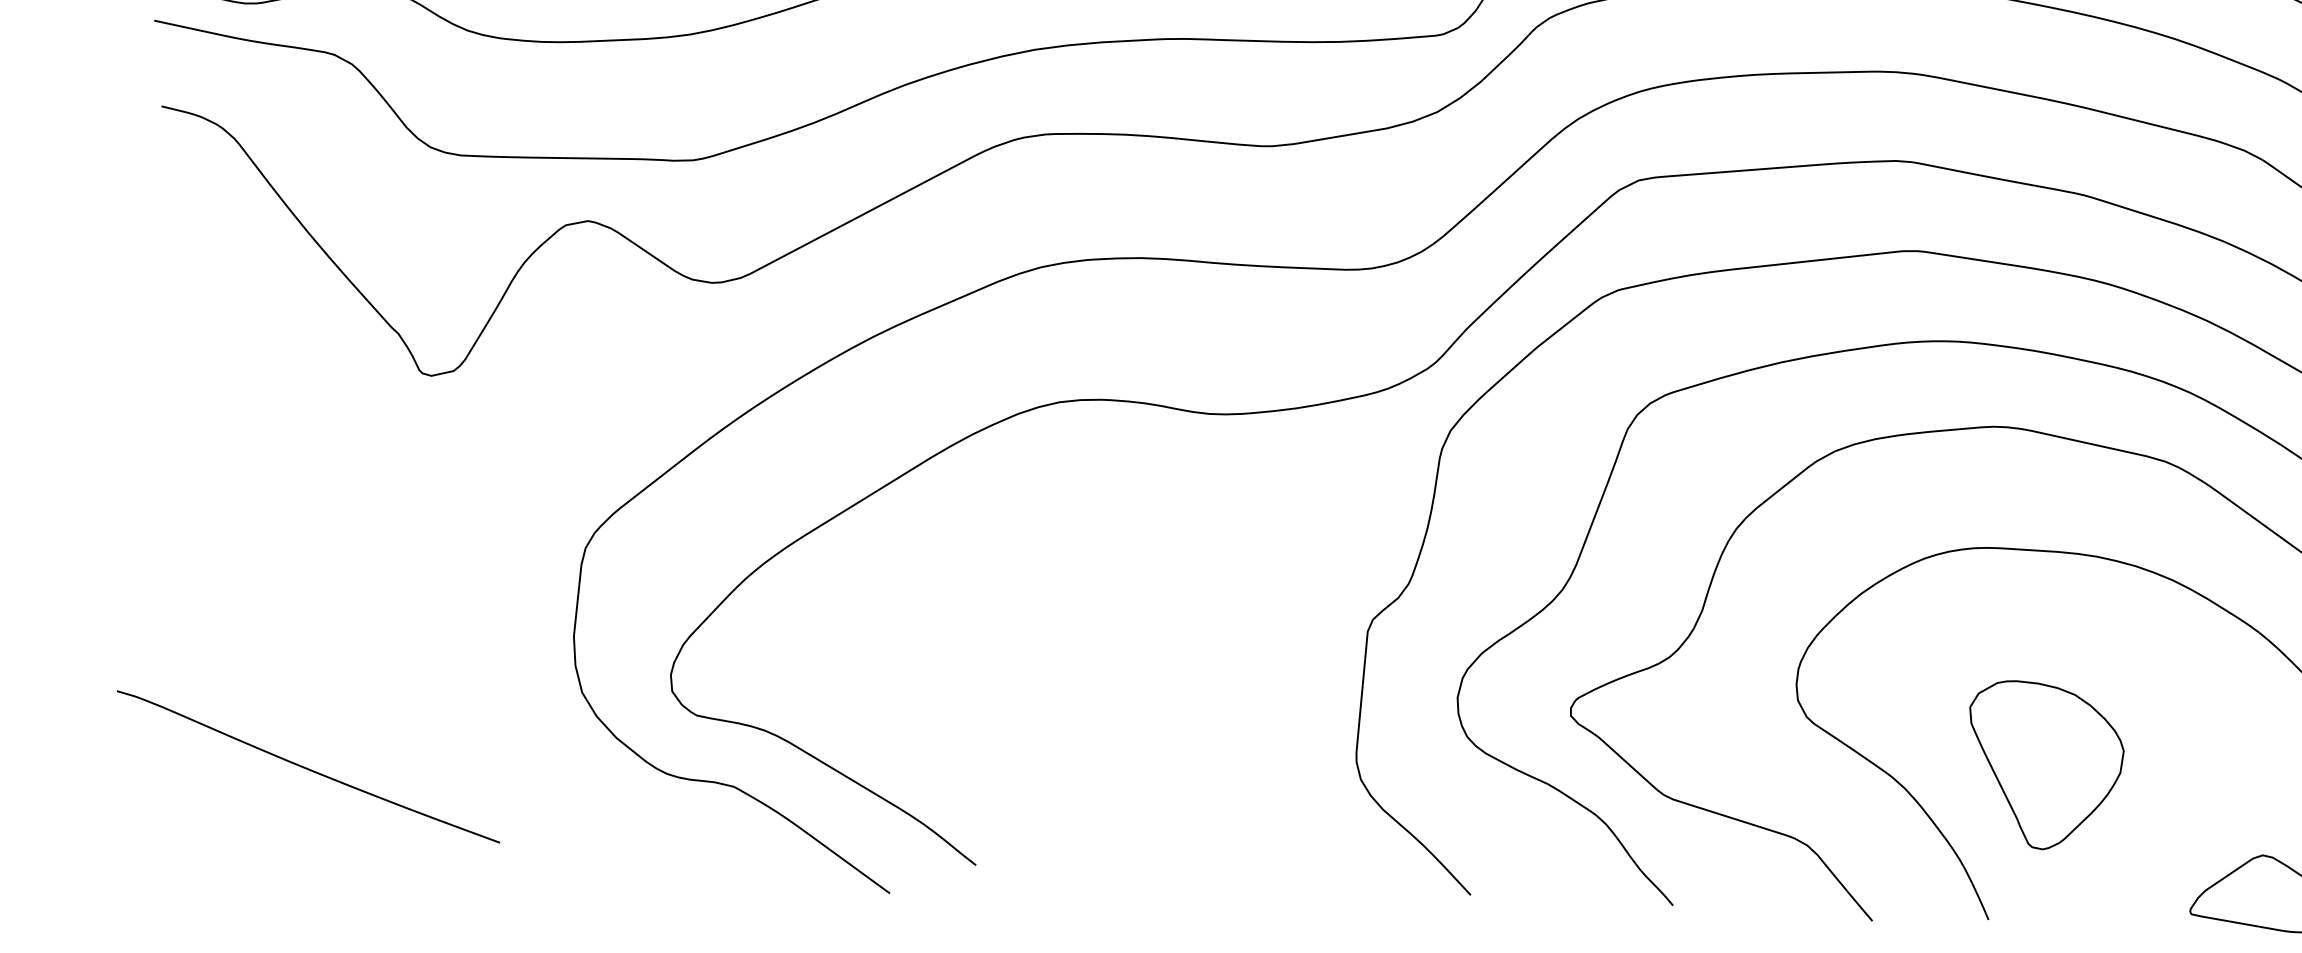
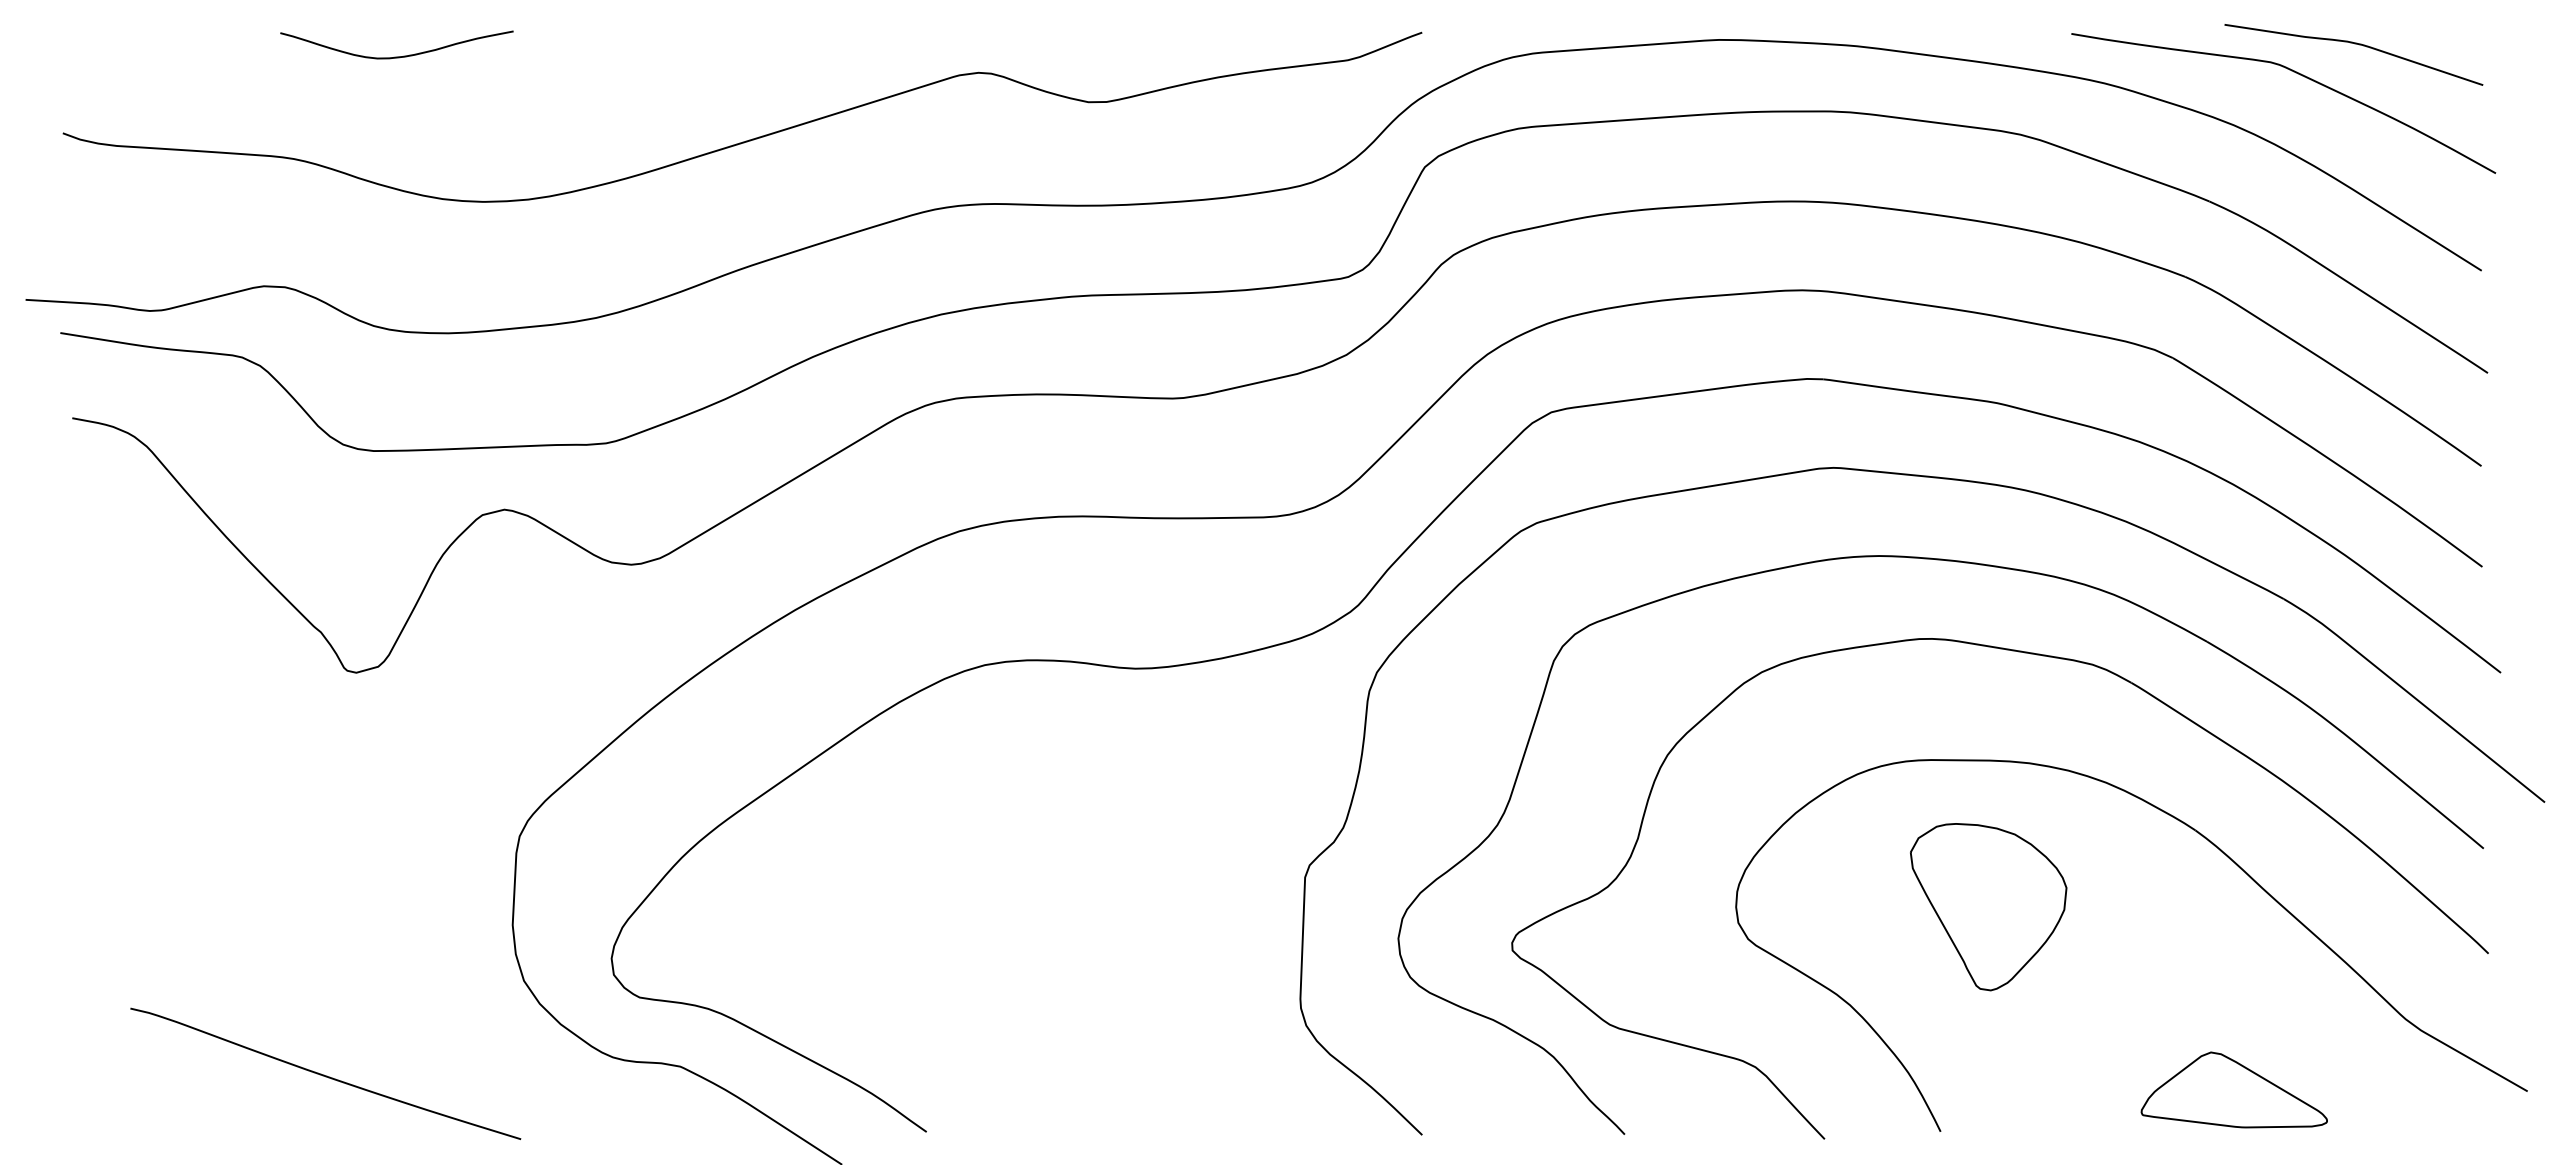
part: (2044, 766) -> (1988, 907), moved
curve: (307, 767) -> (324, 1074), moved

